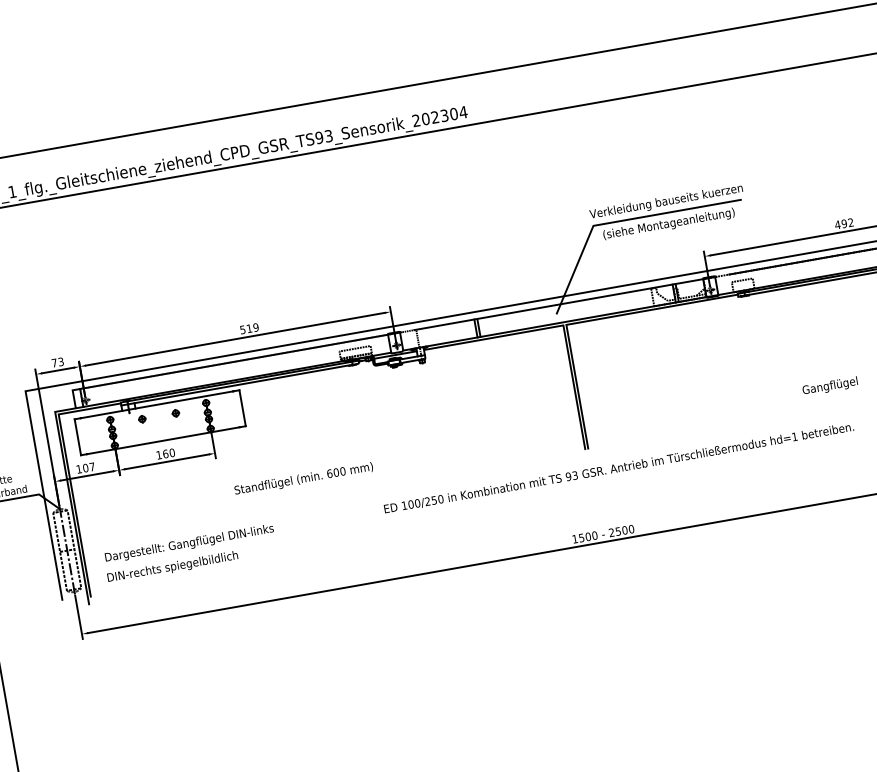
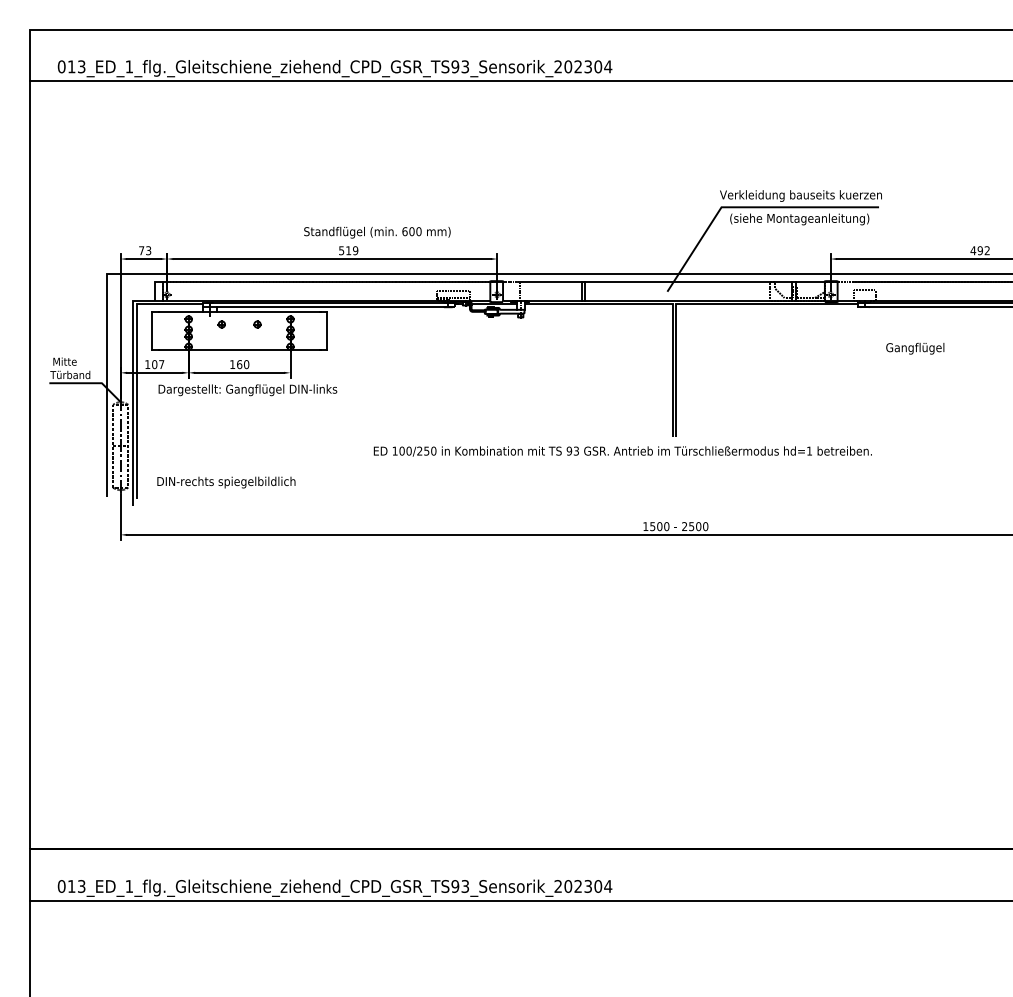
text: (830, 386) -> (915, 348), moved
text: (618, 468) -> (622, 451), moved
text: (304, 479) -> (377, 232), moved
text: (189, 543) -> (247, 390), moved

